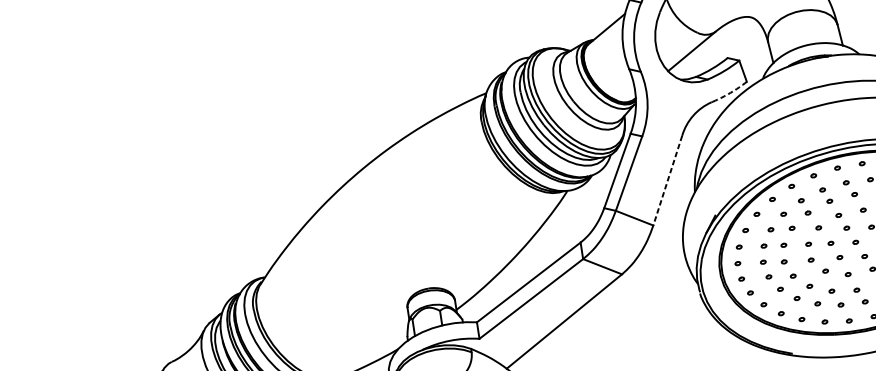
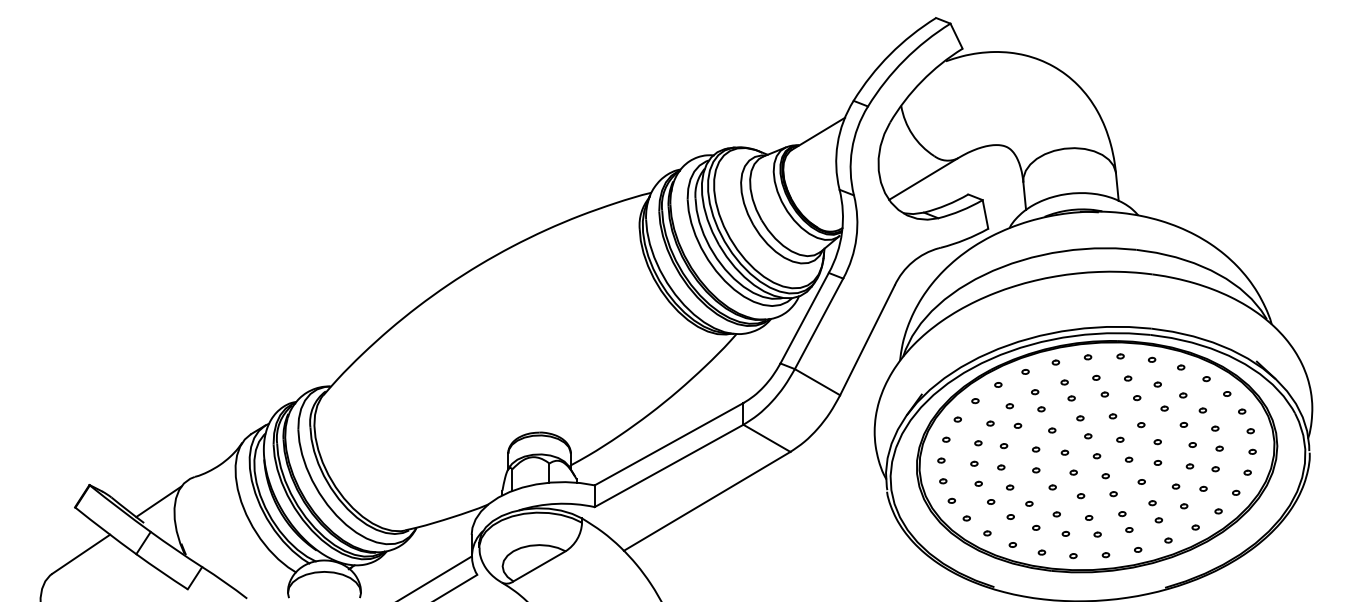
arc: (730, 92) -> (965, 239), dashed -> solid
line: (667, 180) -> (867, 340), dashed -> solid

